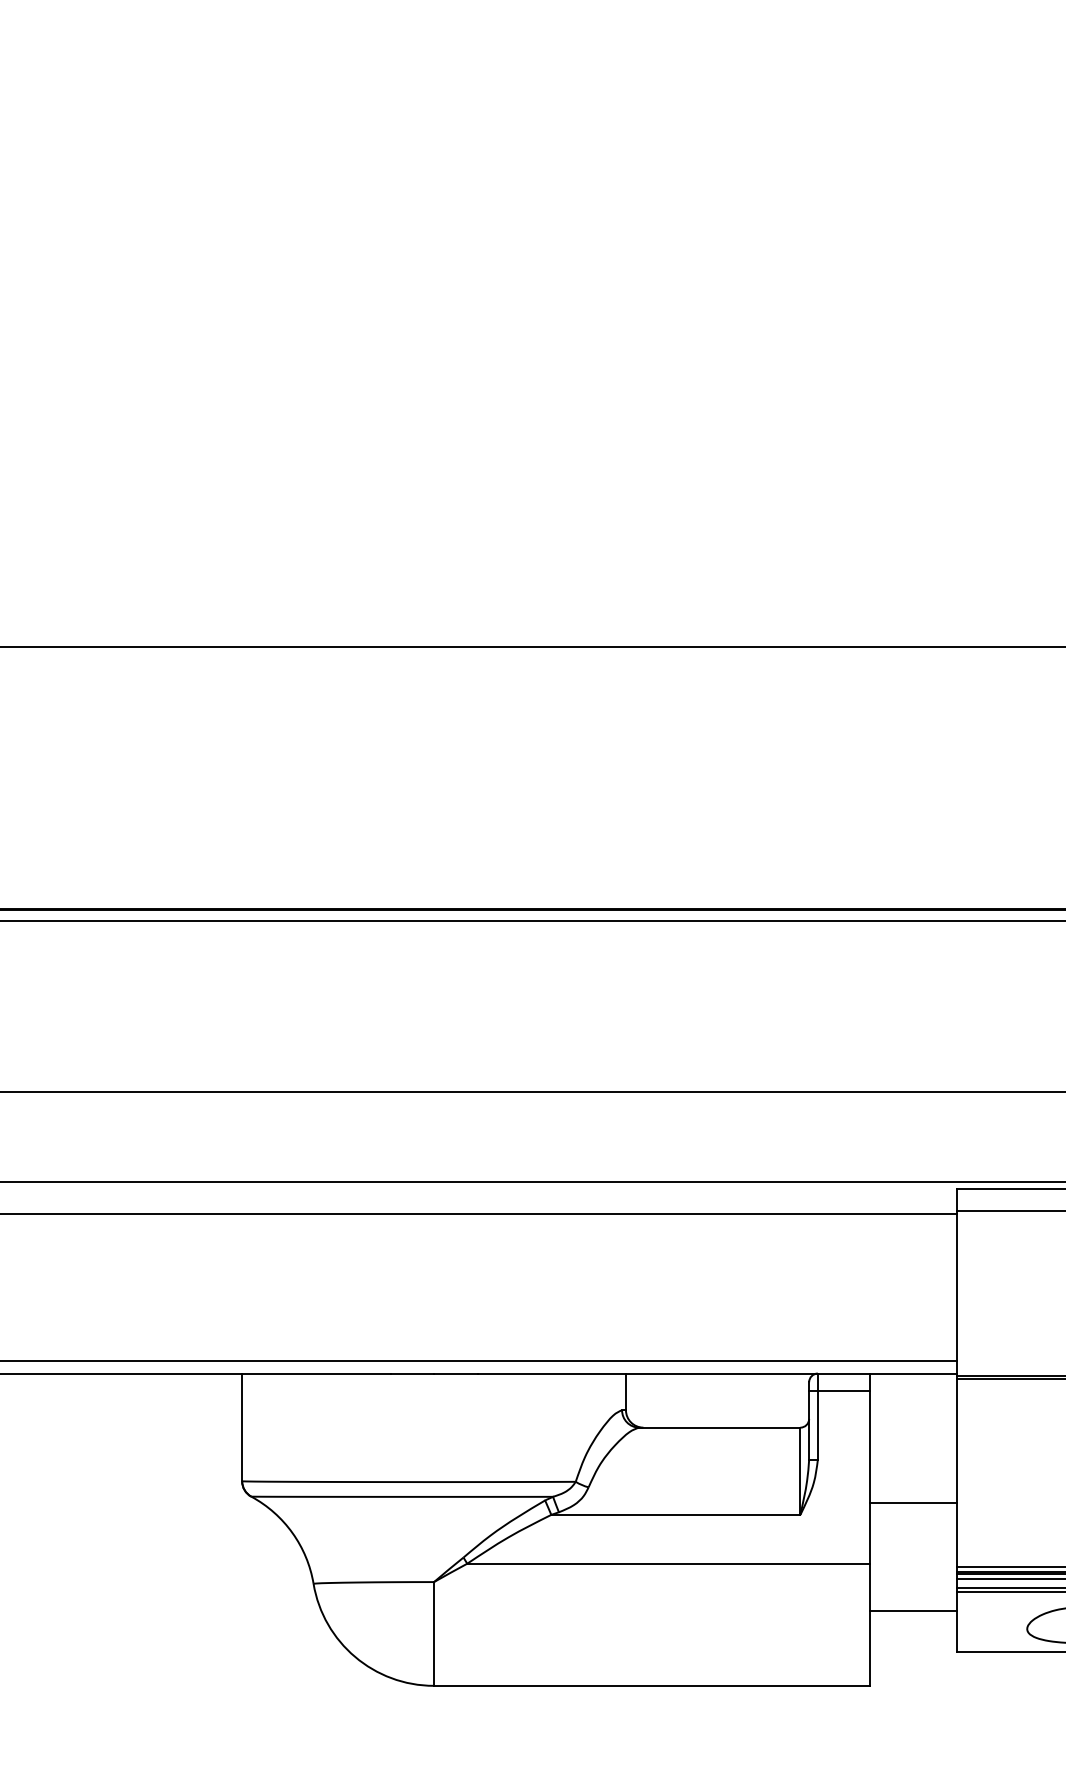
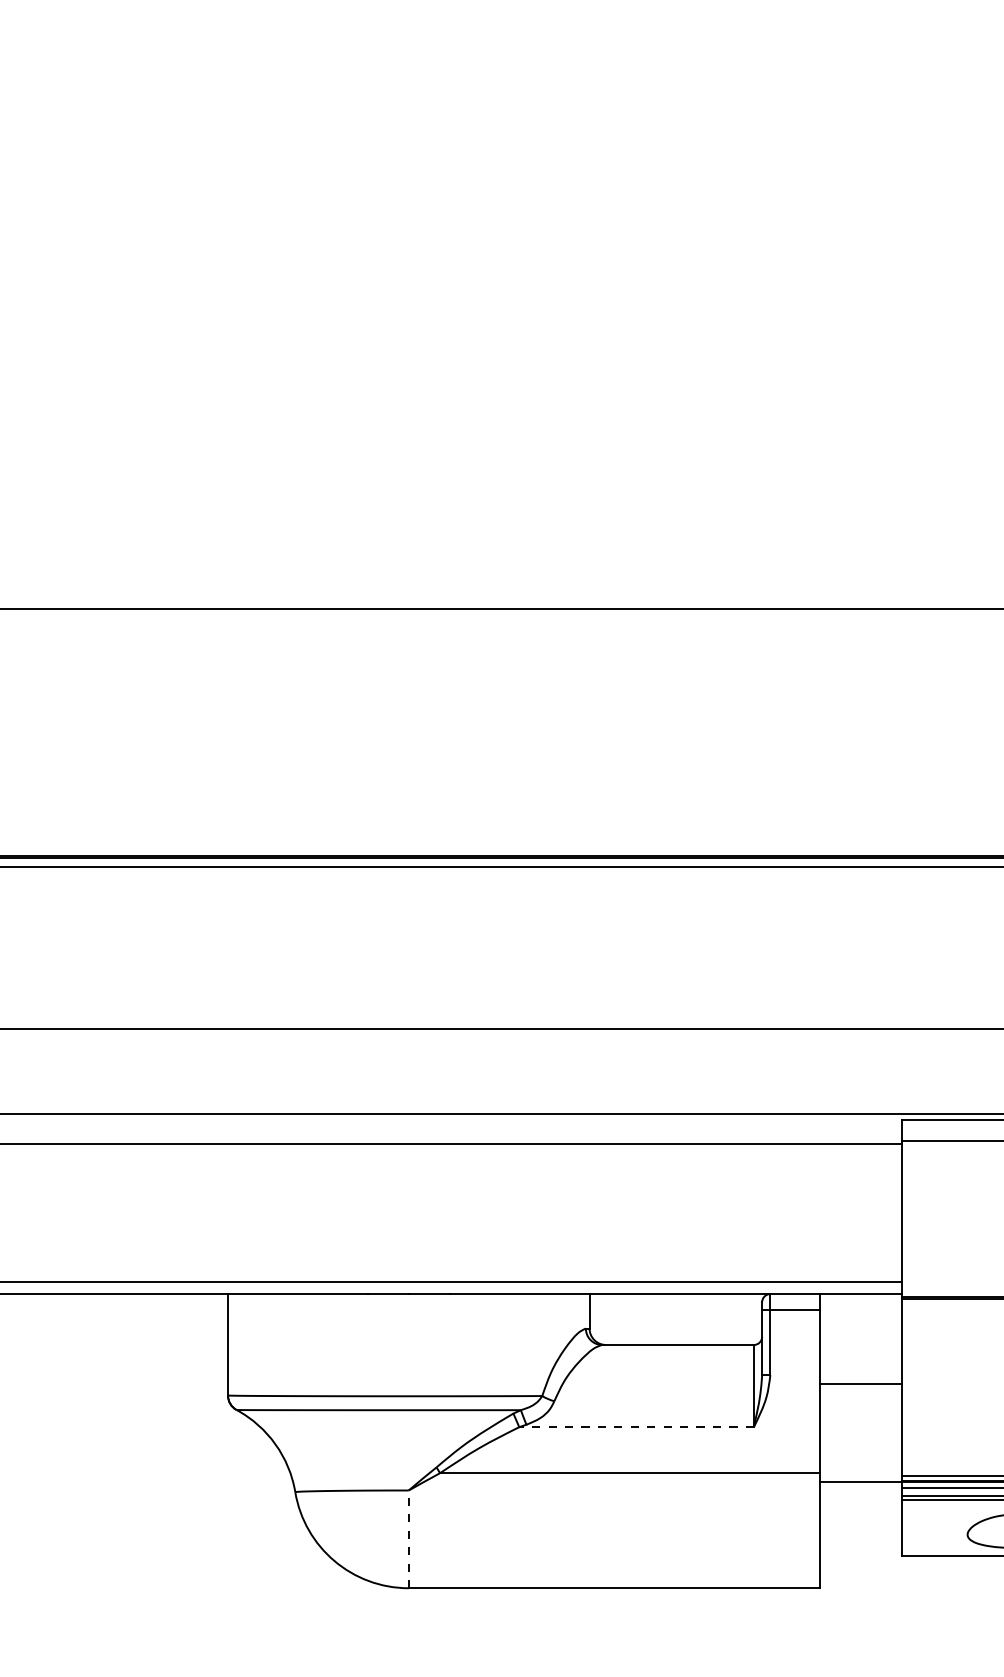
line: (913, 1502) -> (860, 1383), moved
line: (675, 1515) -> (636, 1427), solid -> dashed
line: (913, 1610) -> (860, 1481), moved
line: (433, 1634) -> (408, 1539), solid -> dashed

